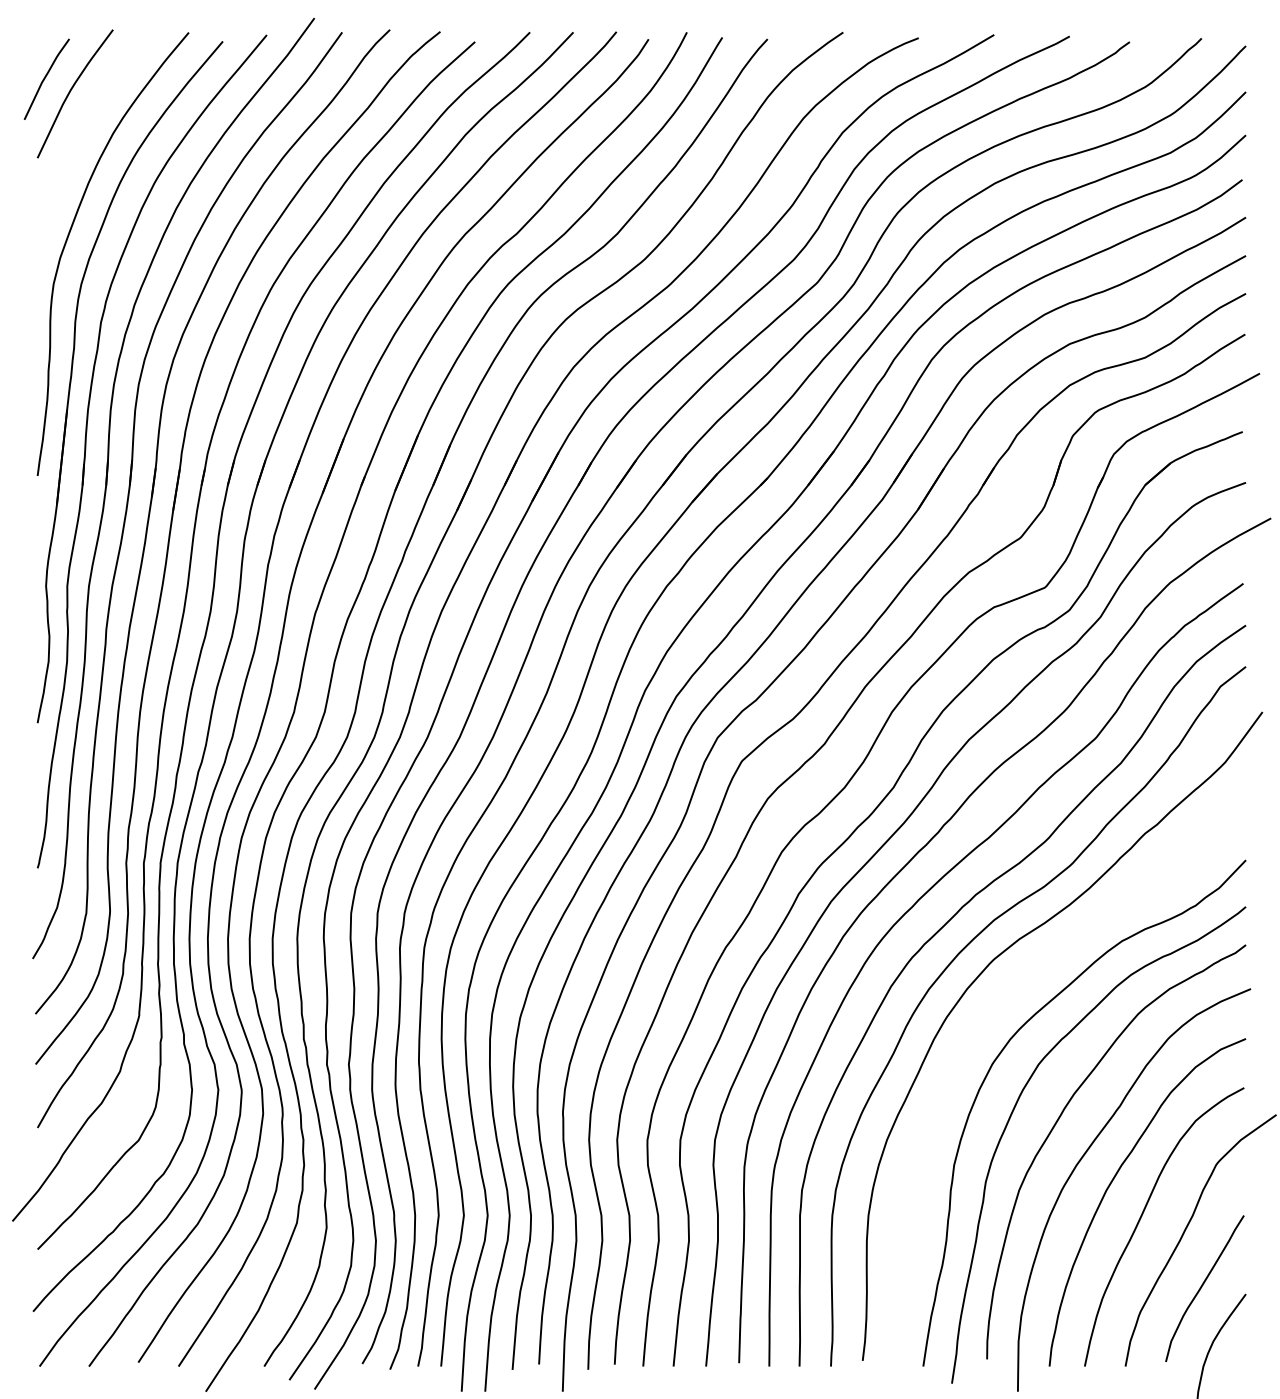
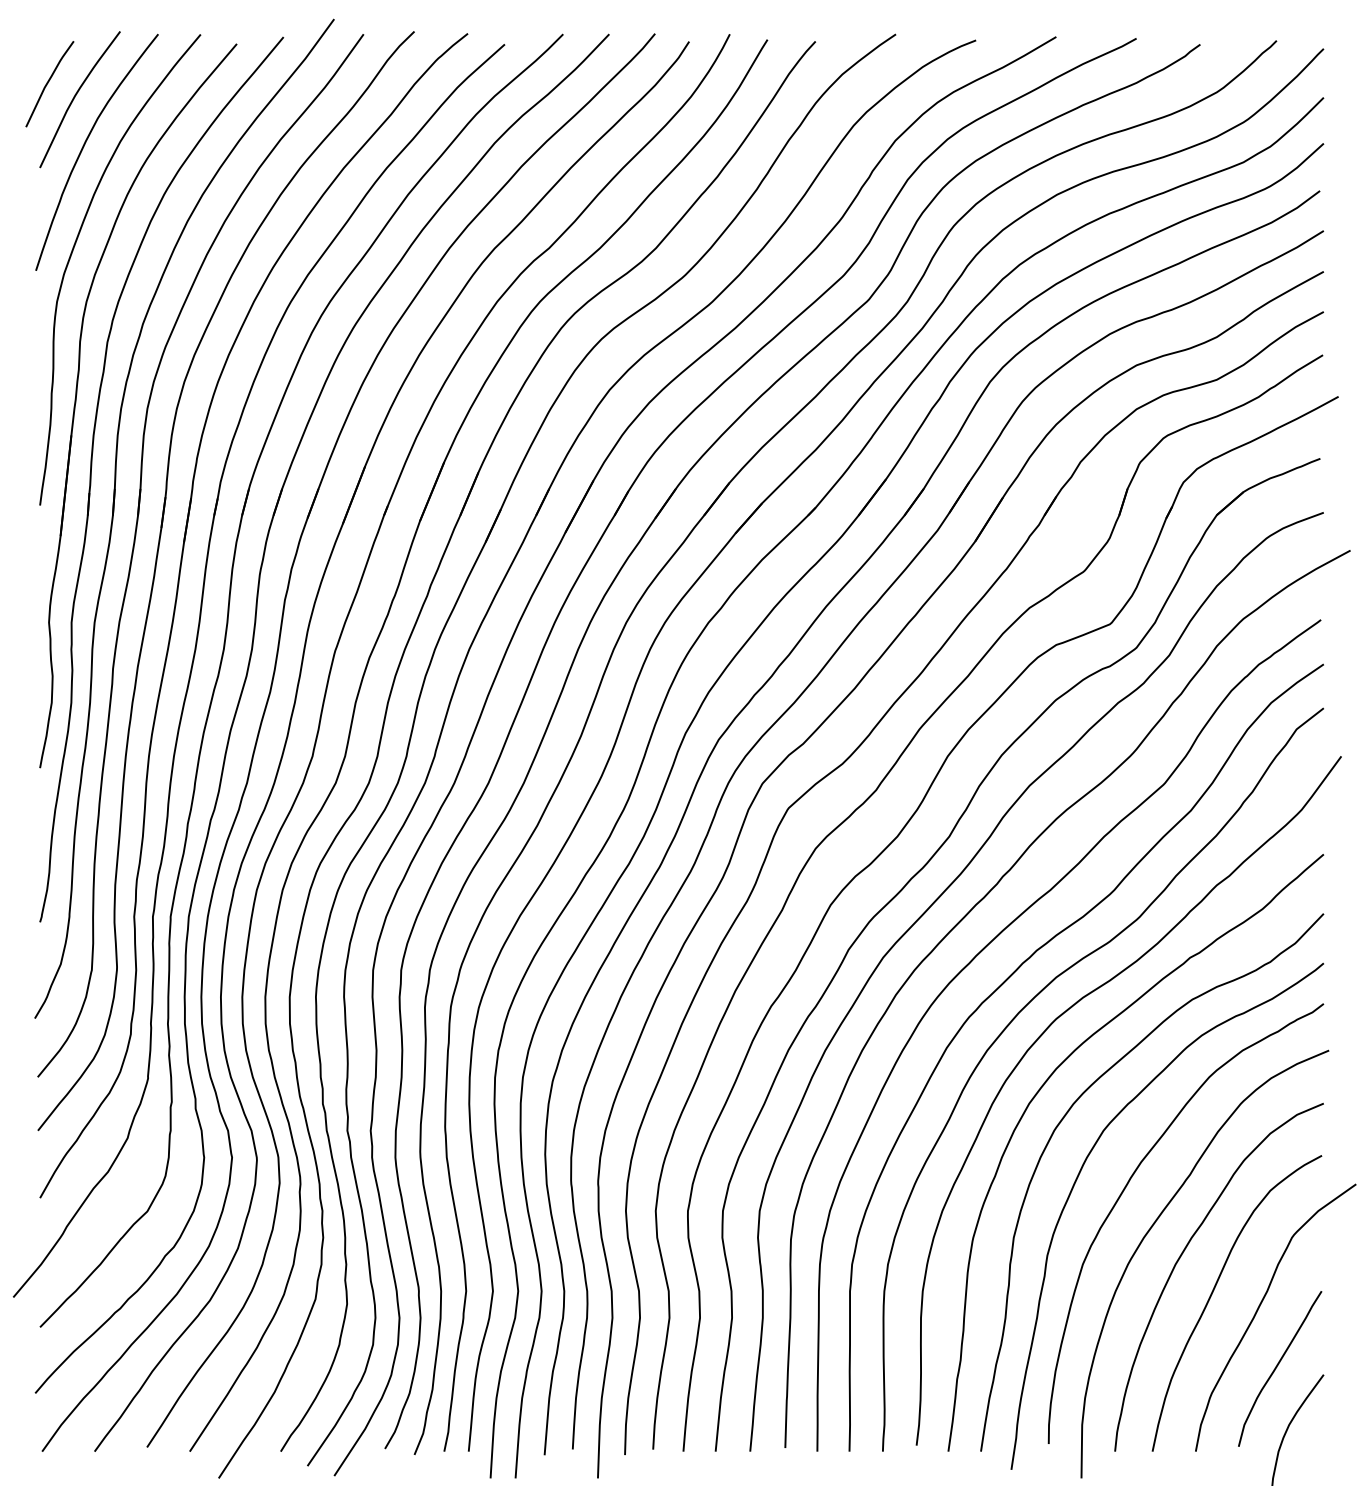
curve: (79, 138) -> (84, 146), added
curve: (986, 1017) -> (1048, 1080), added

